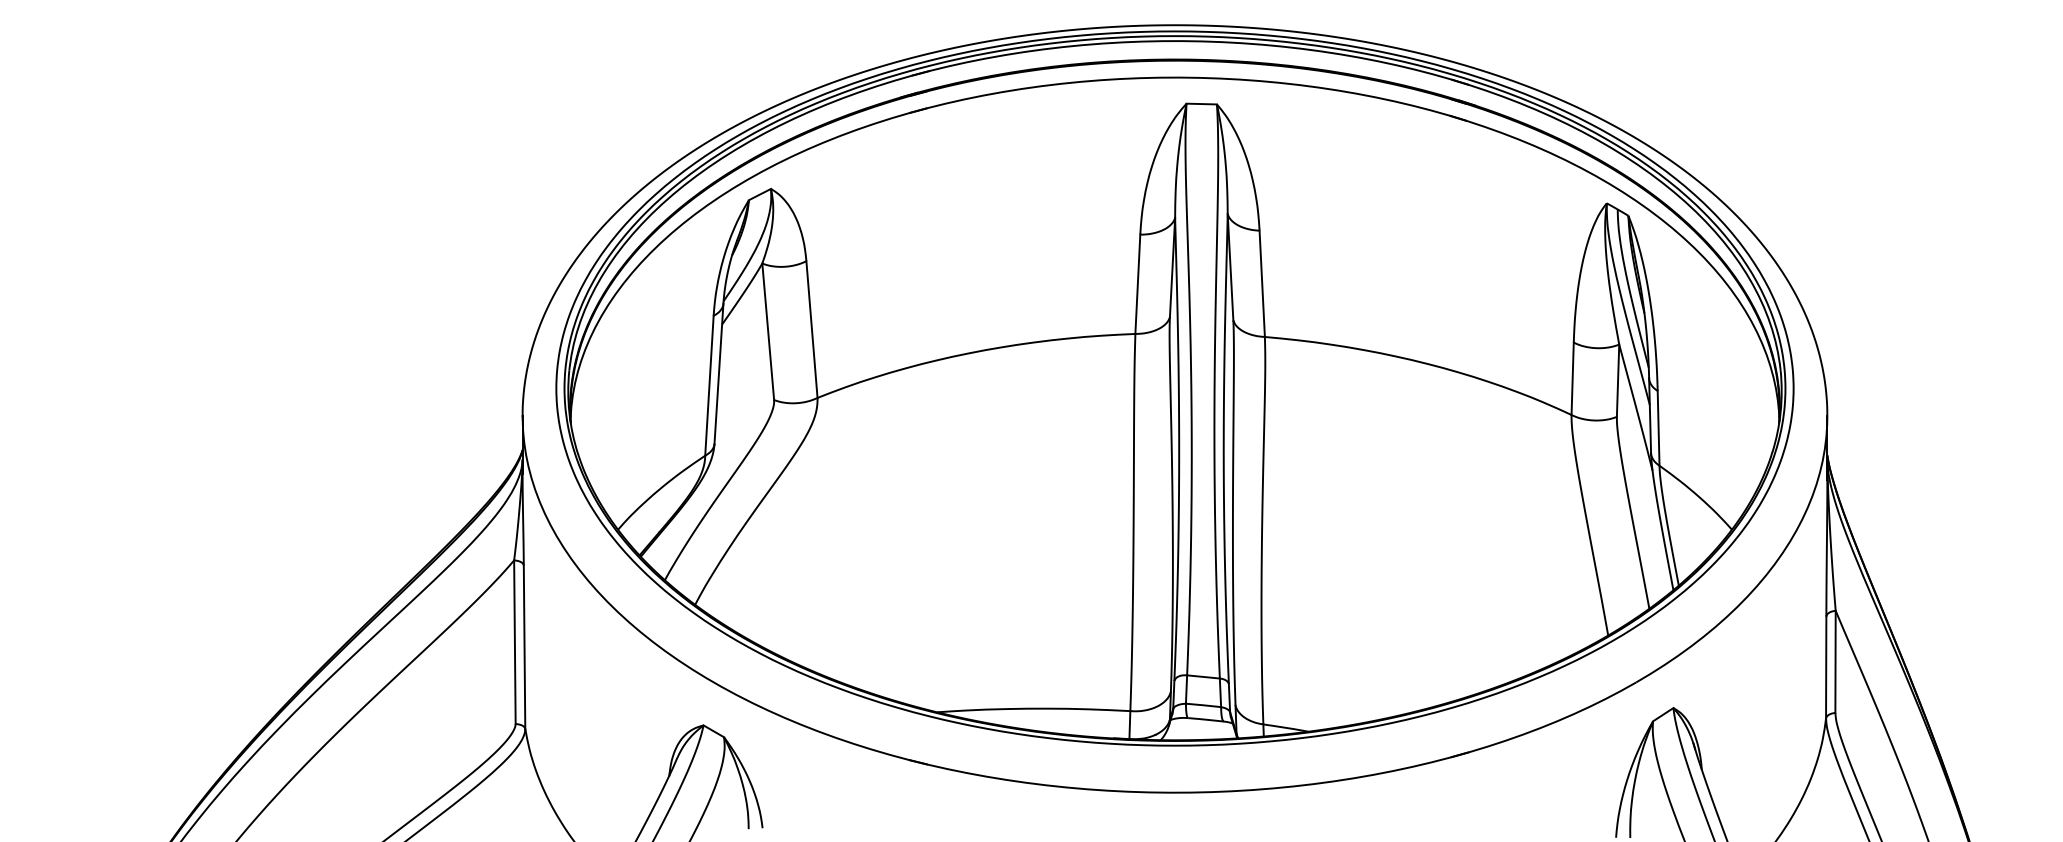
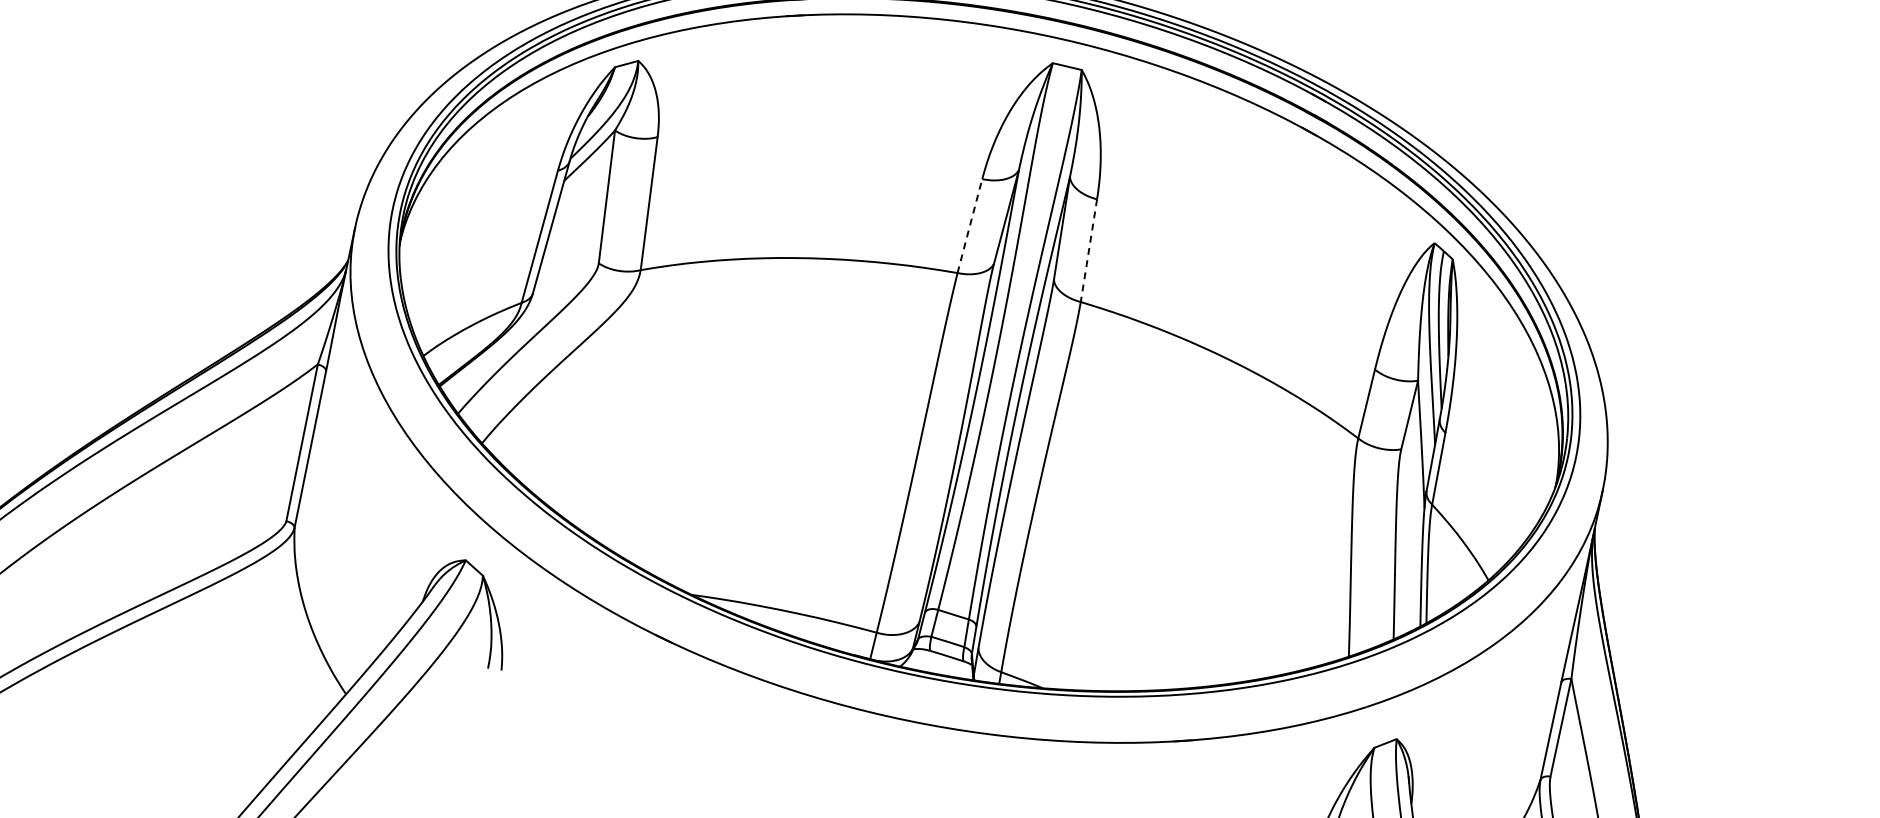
line: (1137, 284) -> (969, 226), solid -> dashed
line: (1262, 284) -> (1089, 251), solid -> dashed

